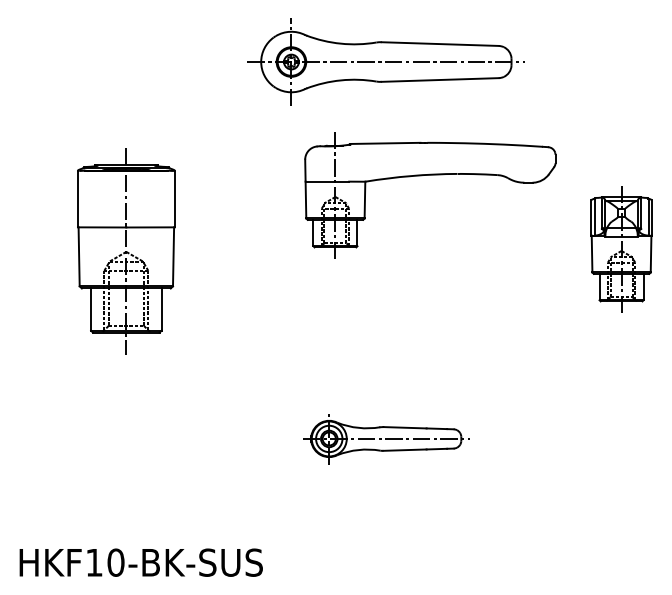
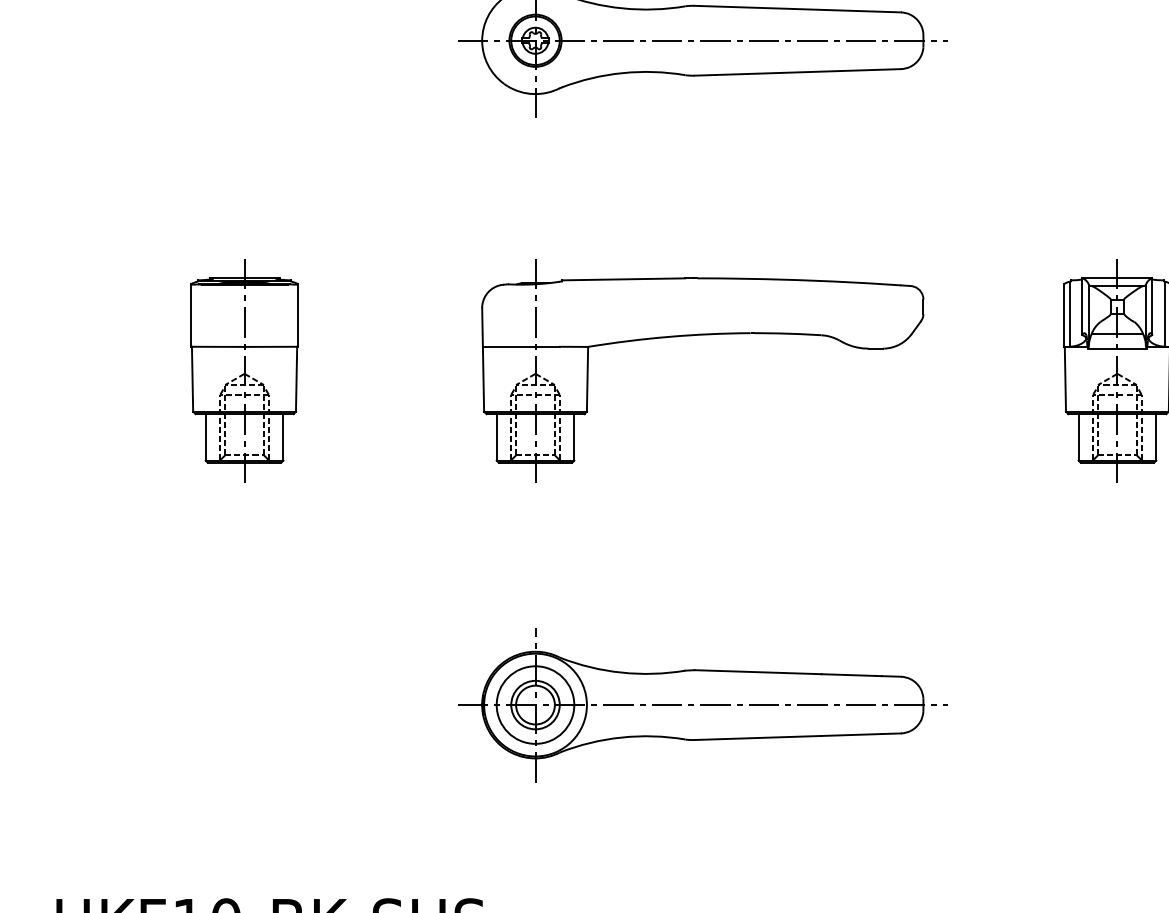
part: (430, 175) -> (703, 335), moved
part: (126, 249) -> (244, 371), size x0.62
part: (385, 438) -> (701, 704), size x1.67

